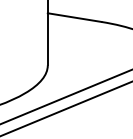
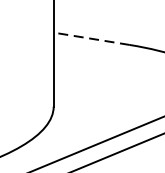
line: (74, 17) -> (91, 38), solid -> dashed

